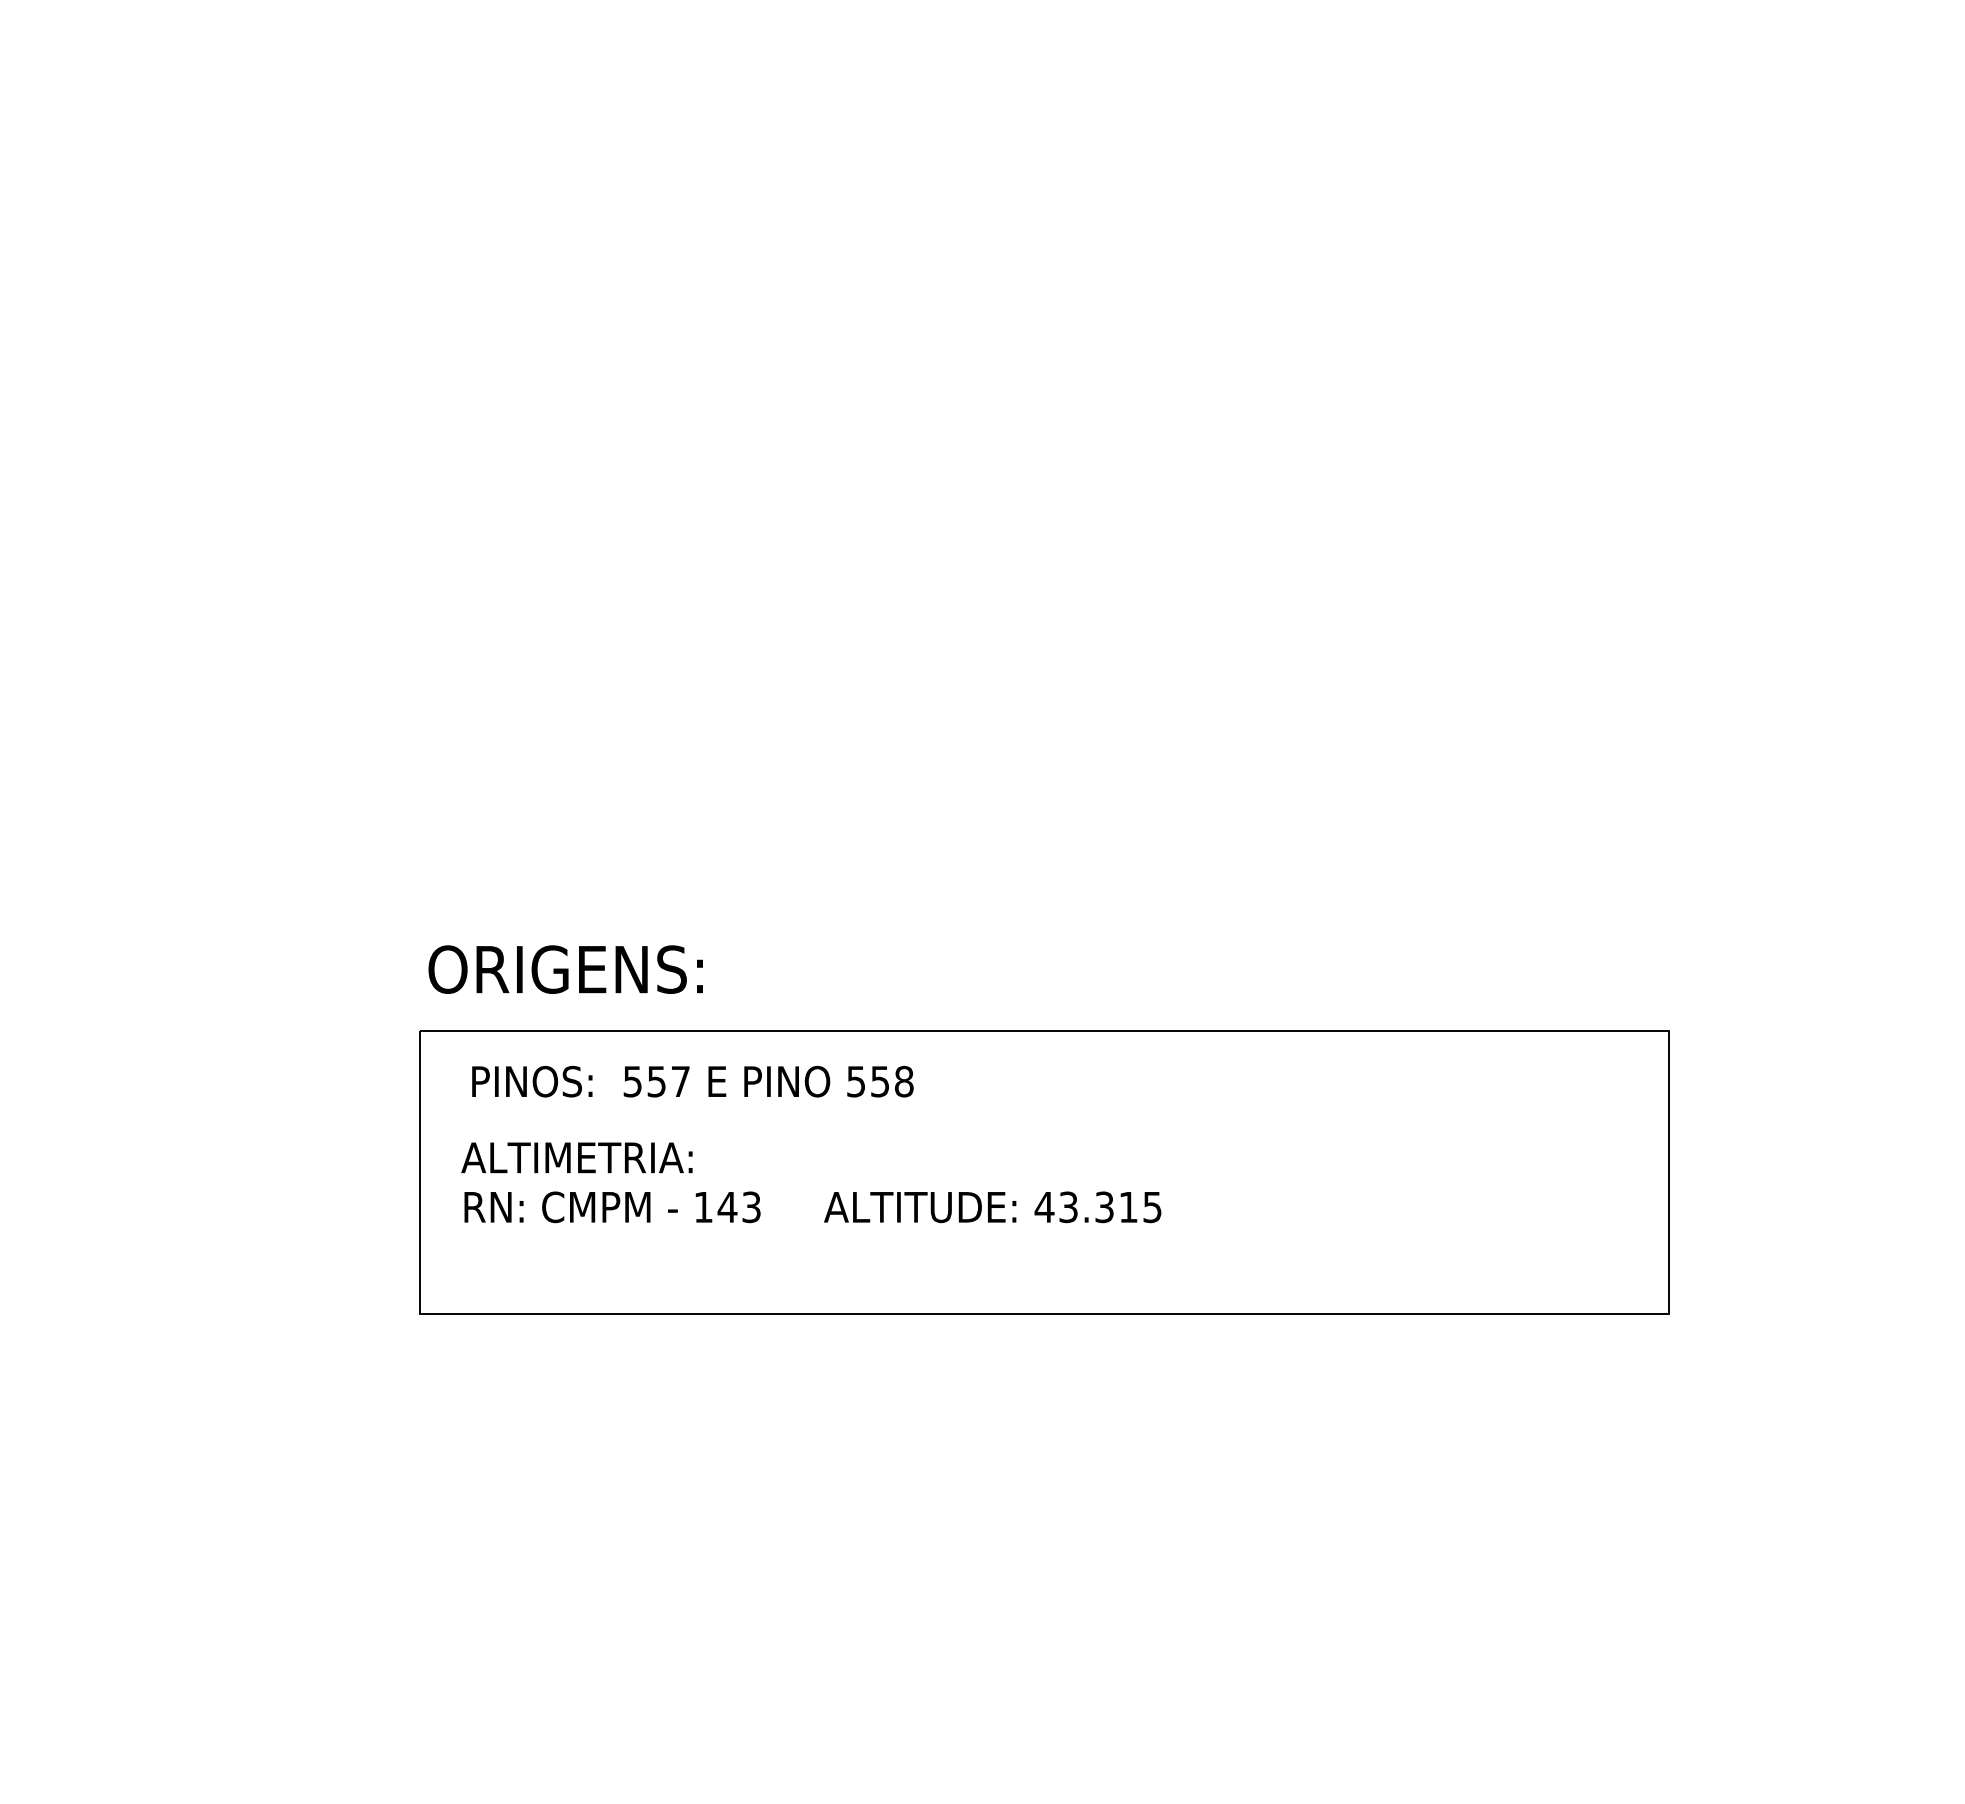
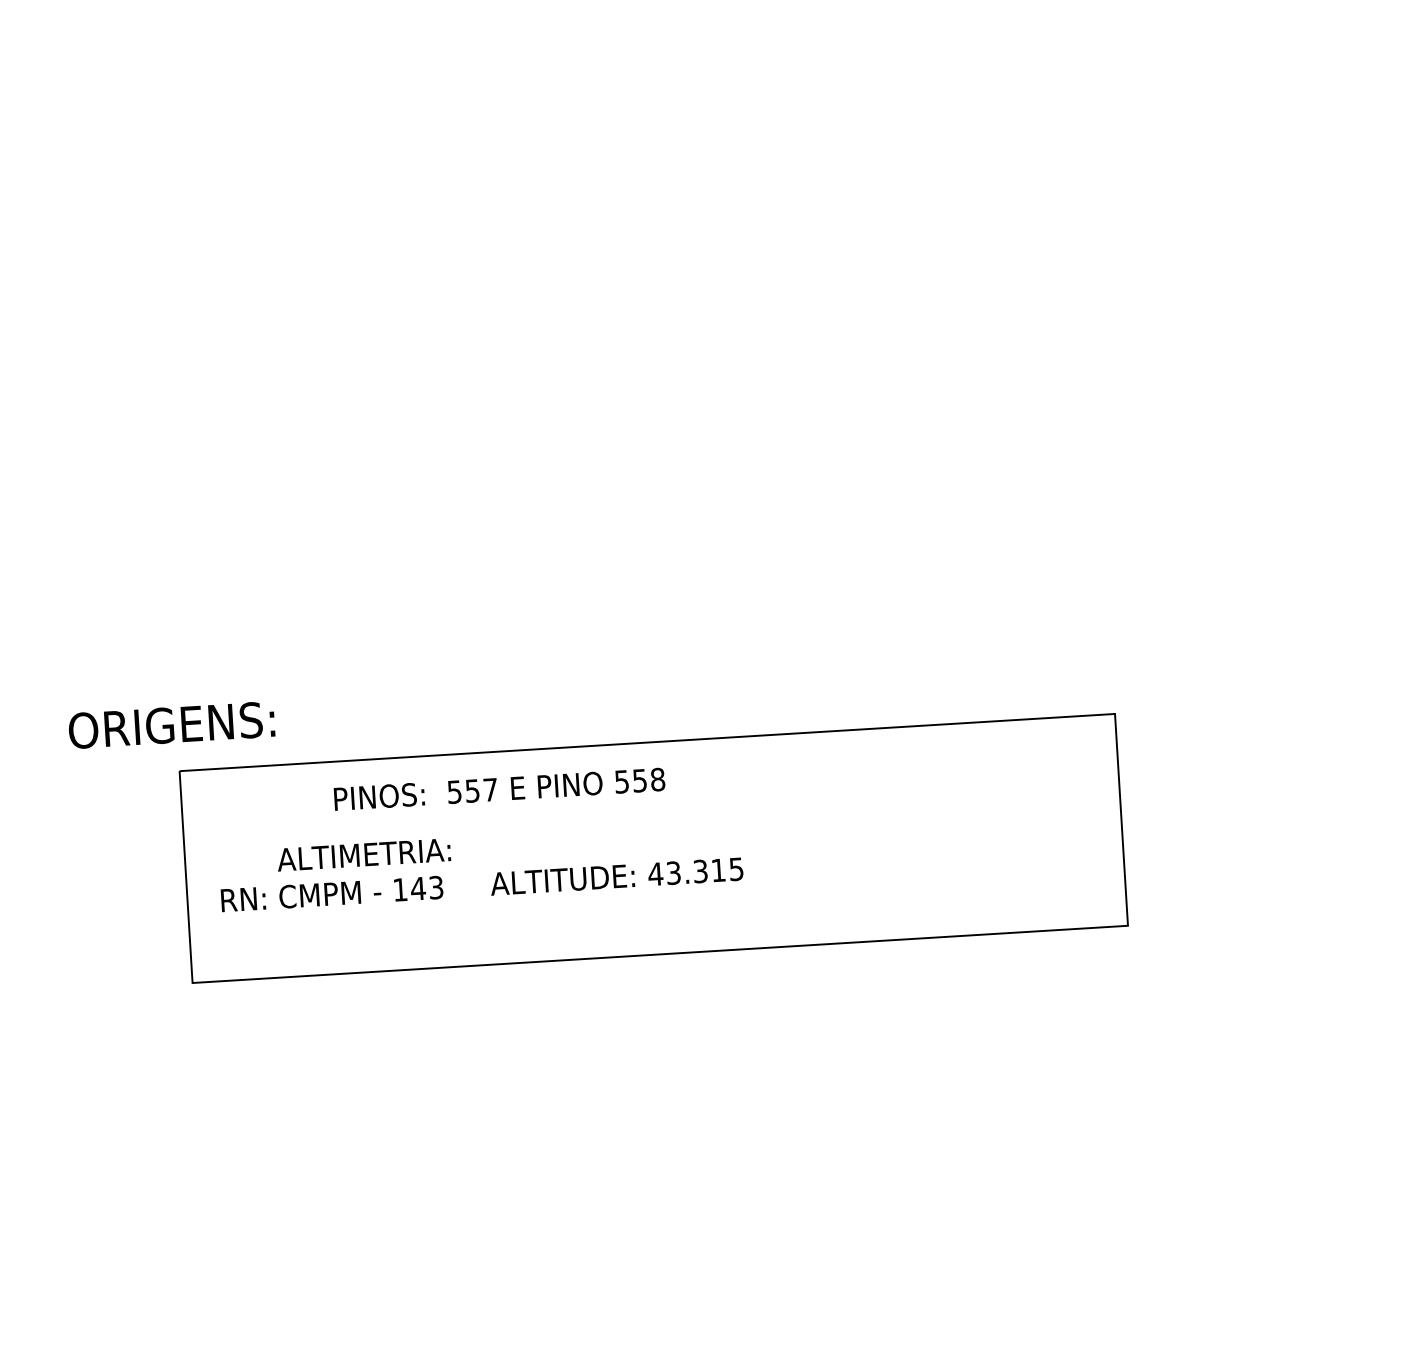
text: (565, 969) -> (171, 725), moved
text: (692, 1081) -> (499, 789), moved
text: (576, 1157) -> (363, 854), moved

